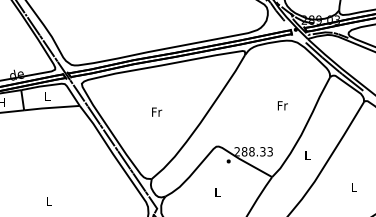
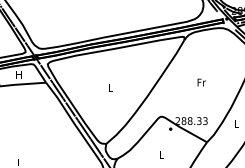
text: (47, 96) -> (19, 74), L -> H
text: (282, 105) -> (201, 82), moved
text: (157, 111) -> (111, 87), Fr -> L

